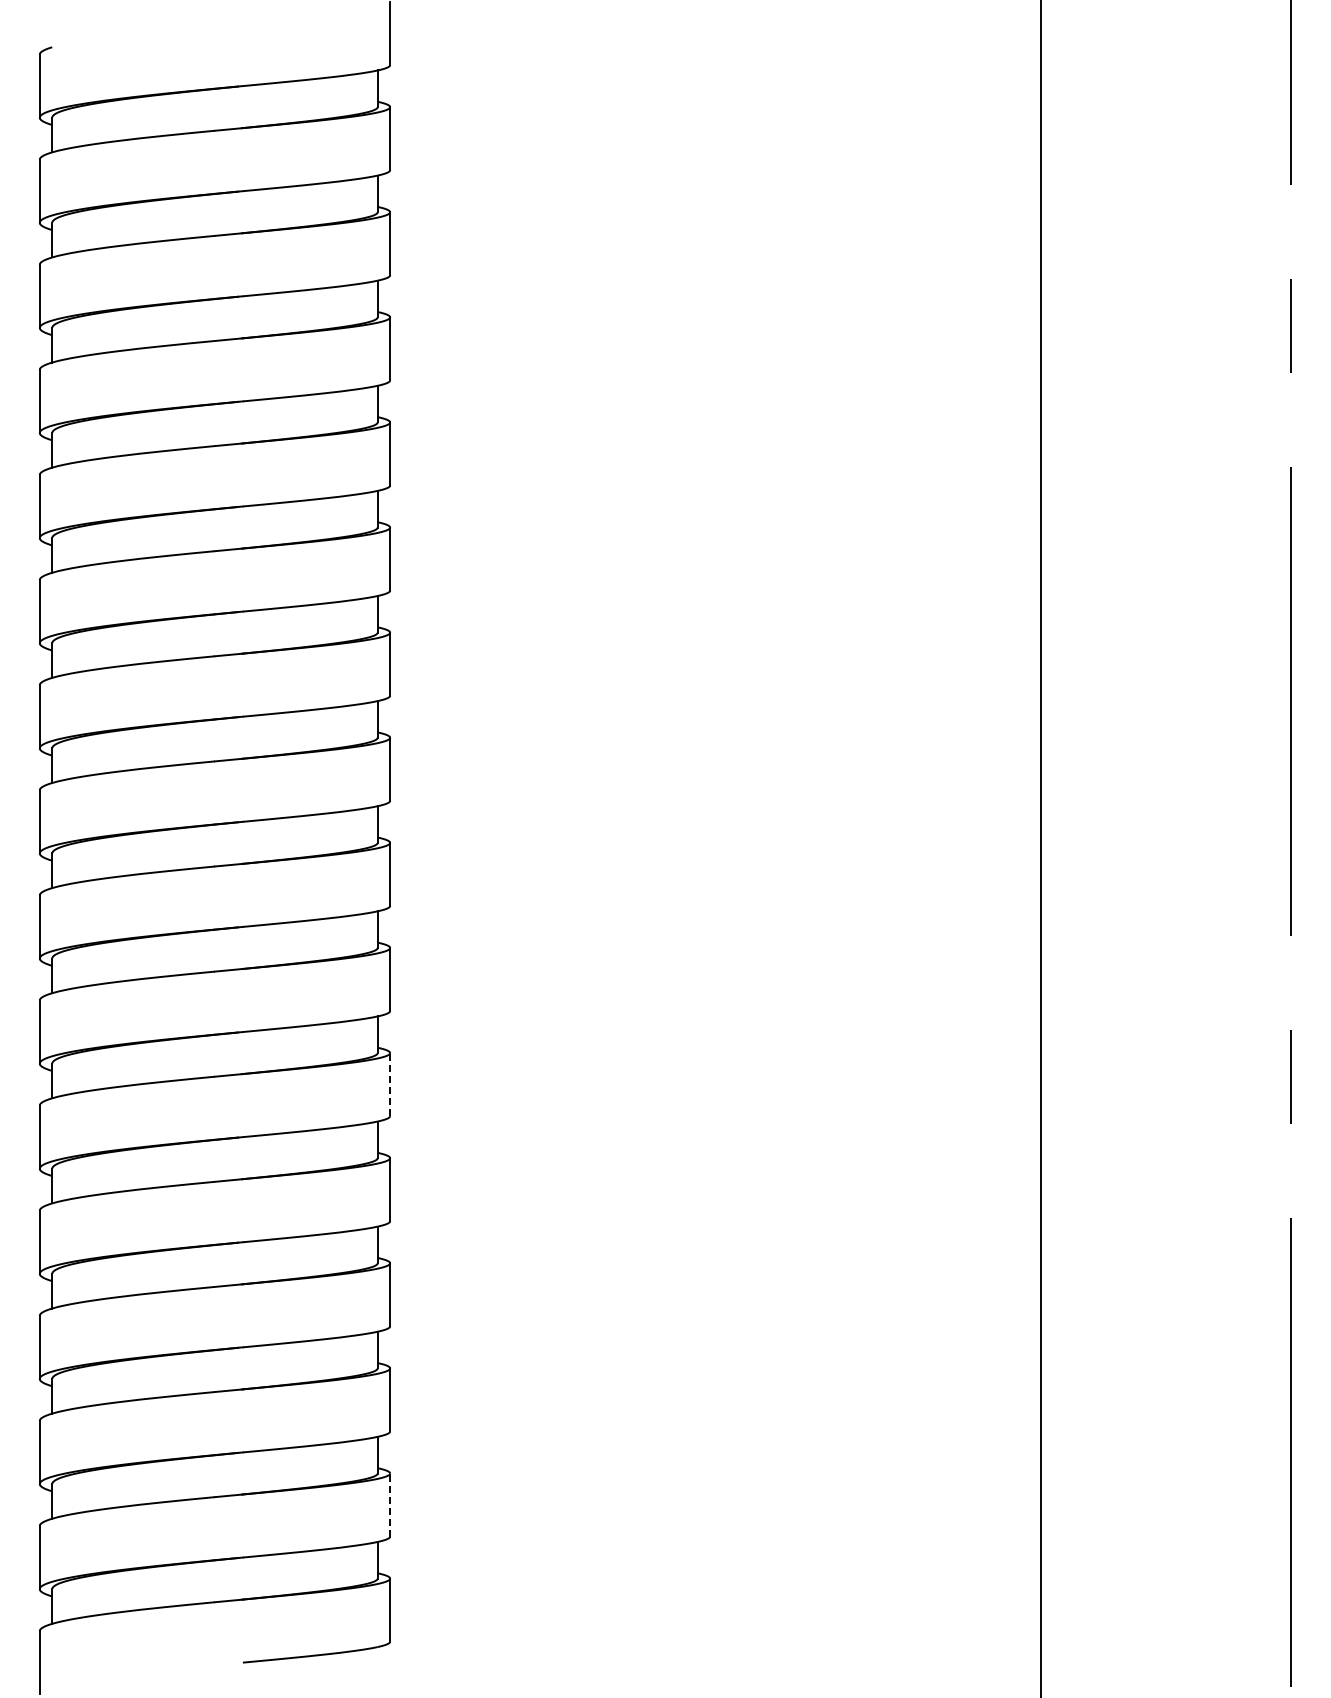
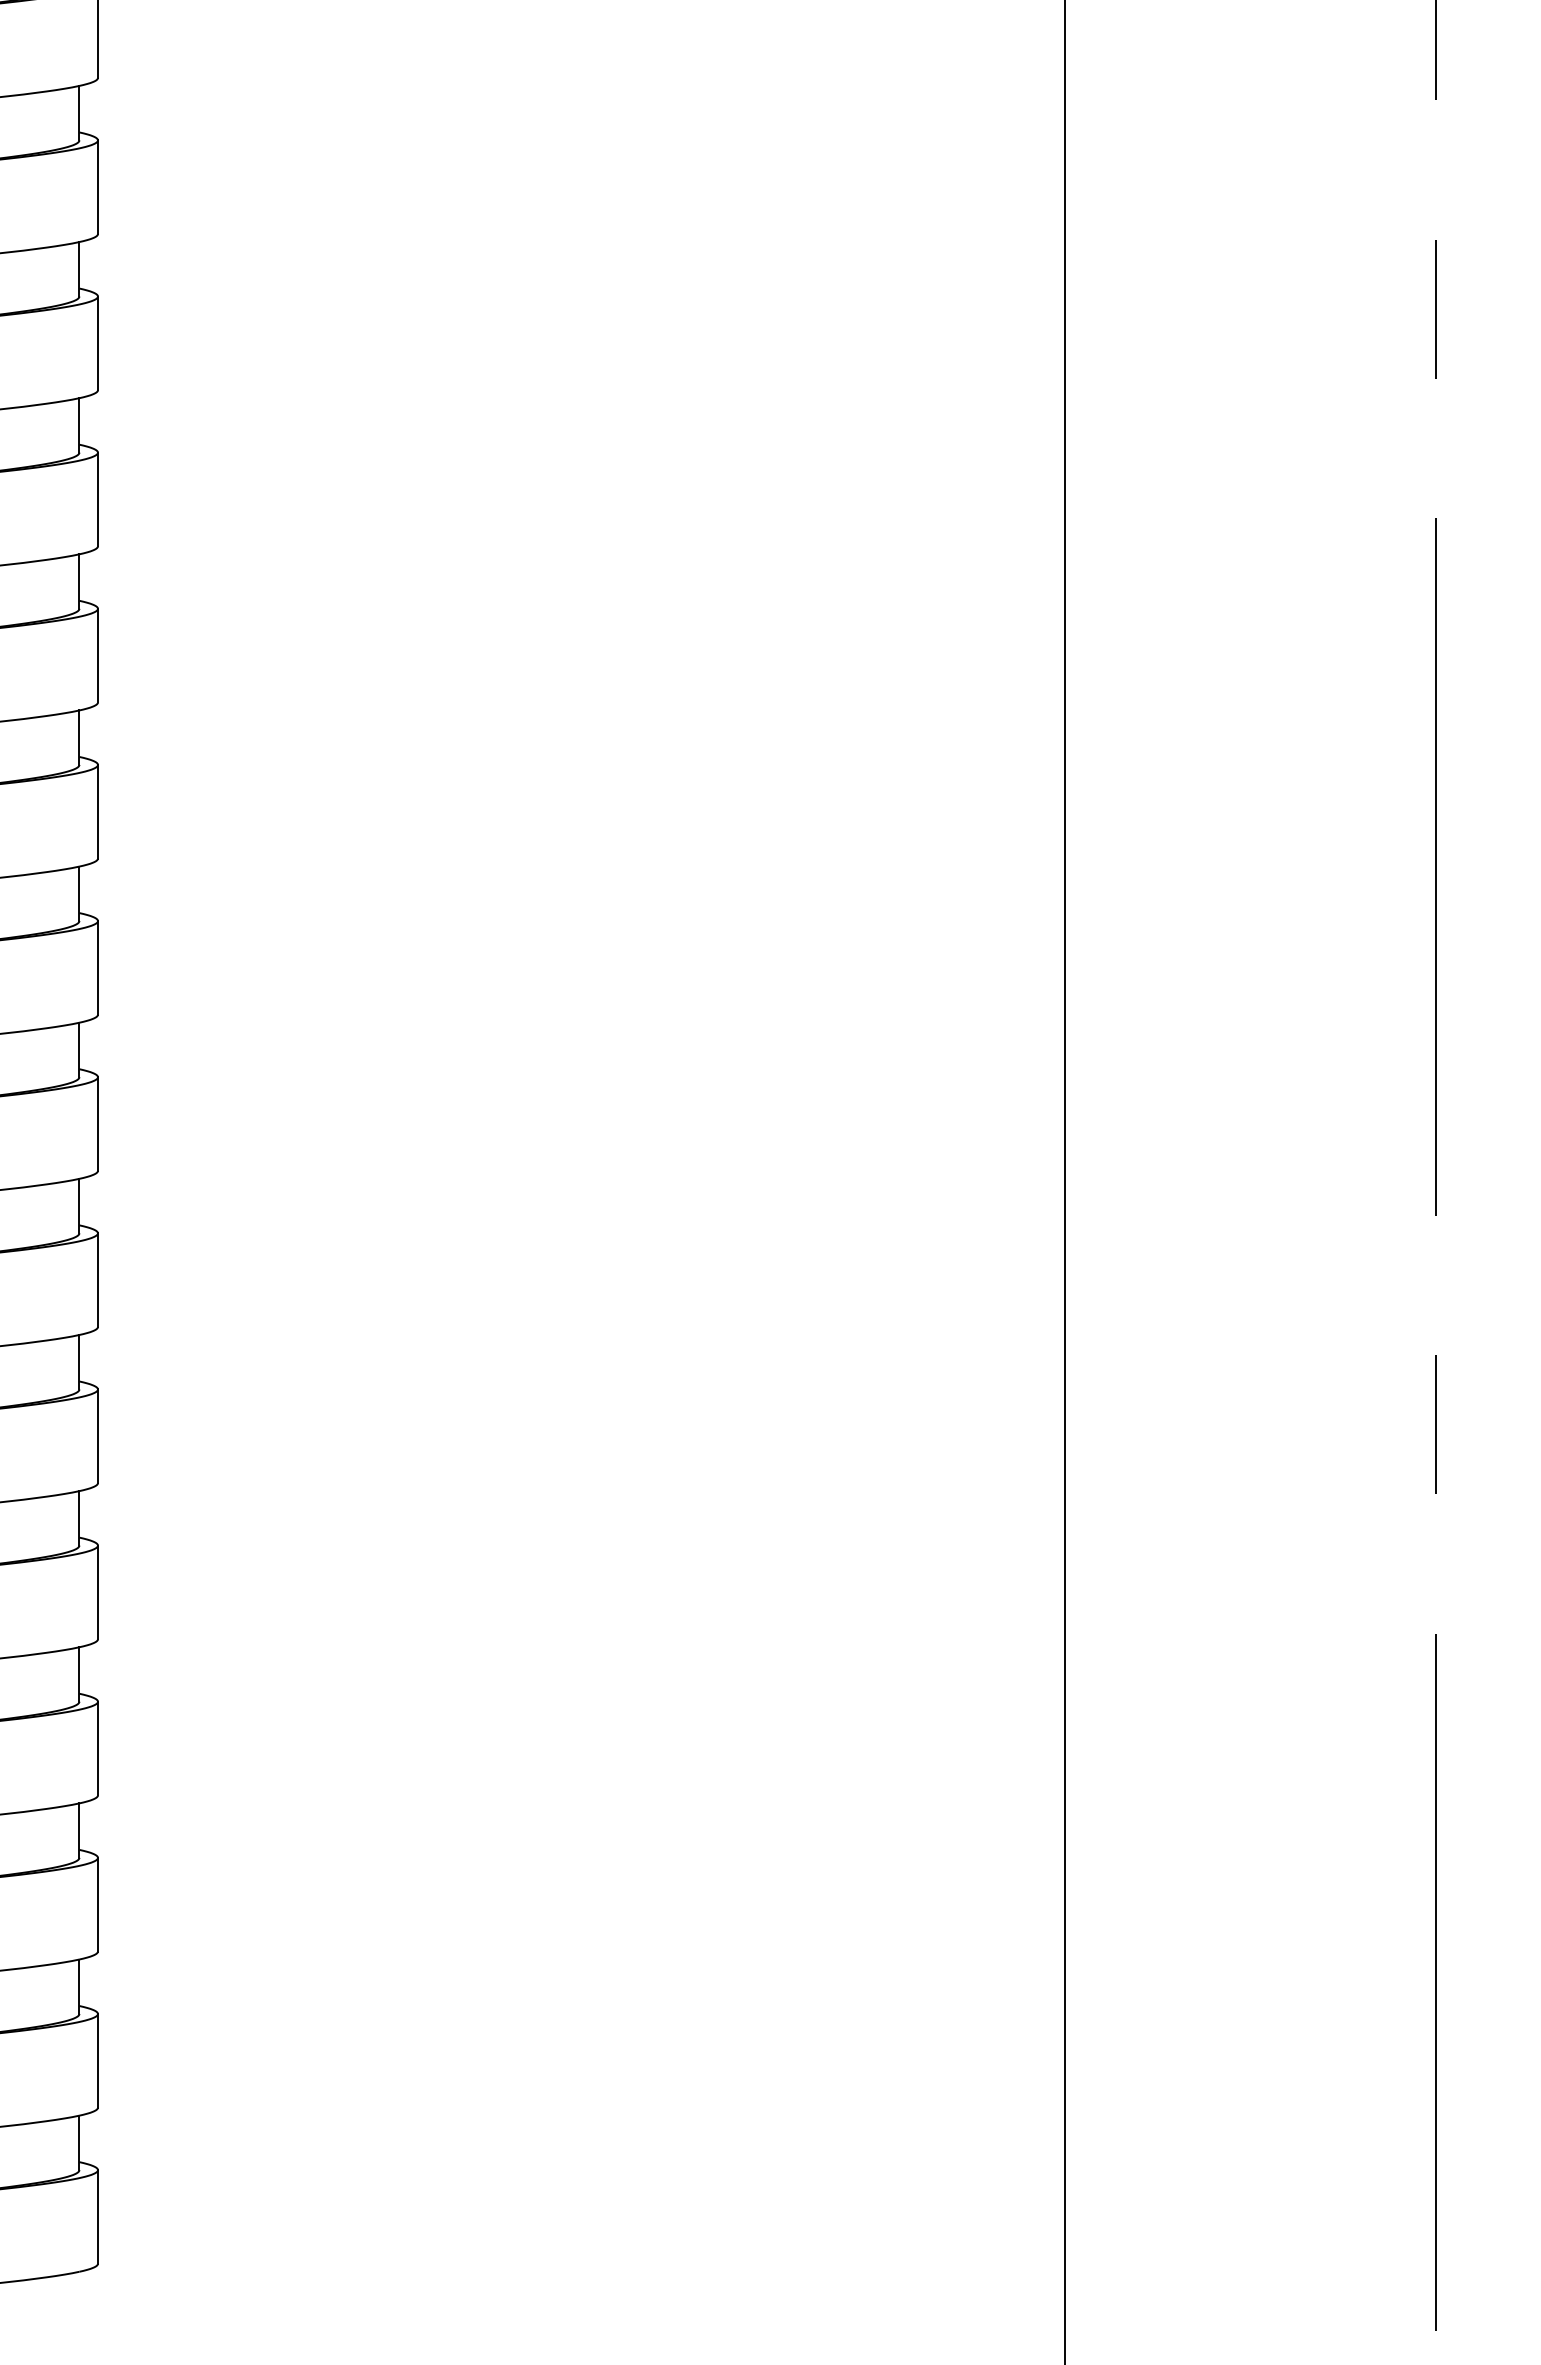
line: (390, 1084) -> (98, 1436), dashed -> solid
line: (390, 1505) -> (98, 2061), dashed -> solid

